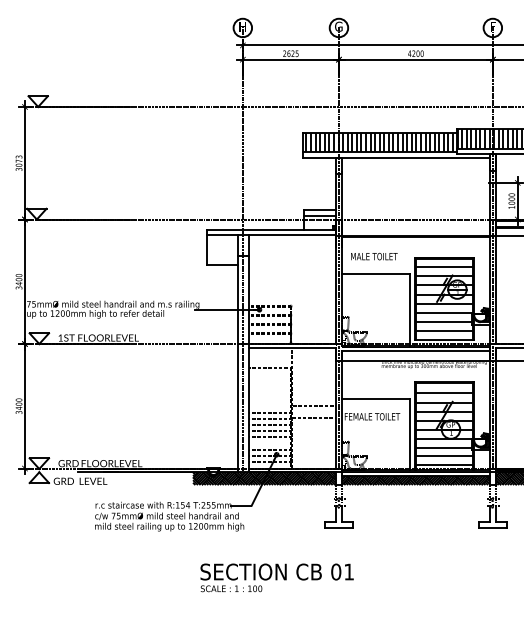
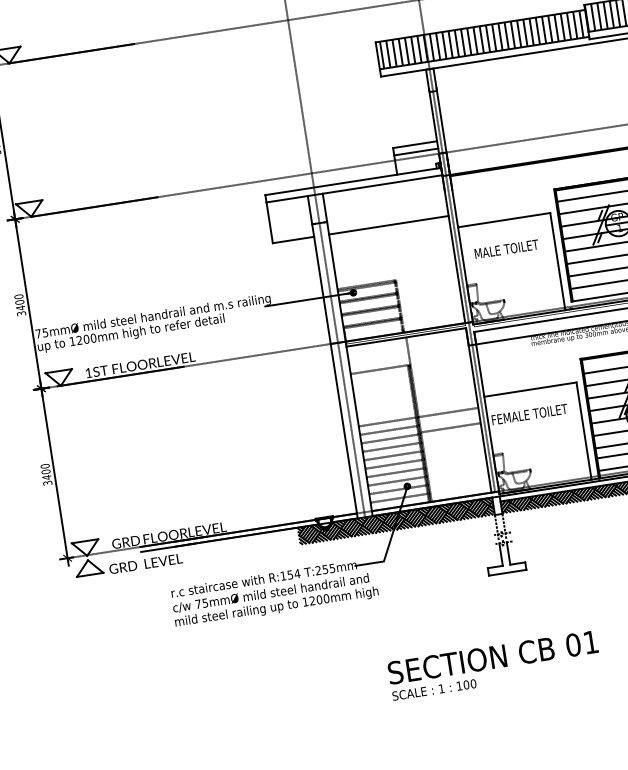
text: (374, 256) -> (506, 249), moved
line: (292, 265) -> (388, 225), added
line: (269, 406) -> (387, 422), added
line: (269, 443) -> (395, 472), added
text: (276, 577) -> (493, 665), moved

